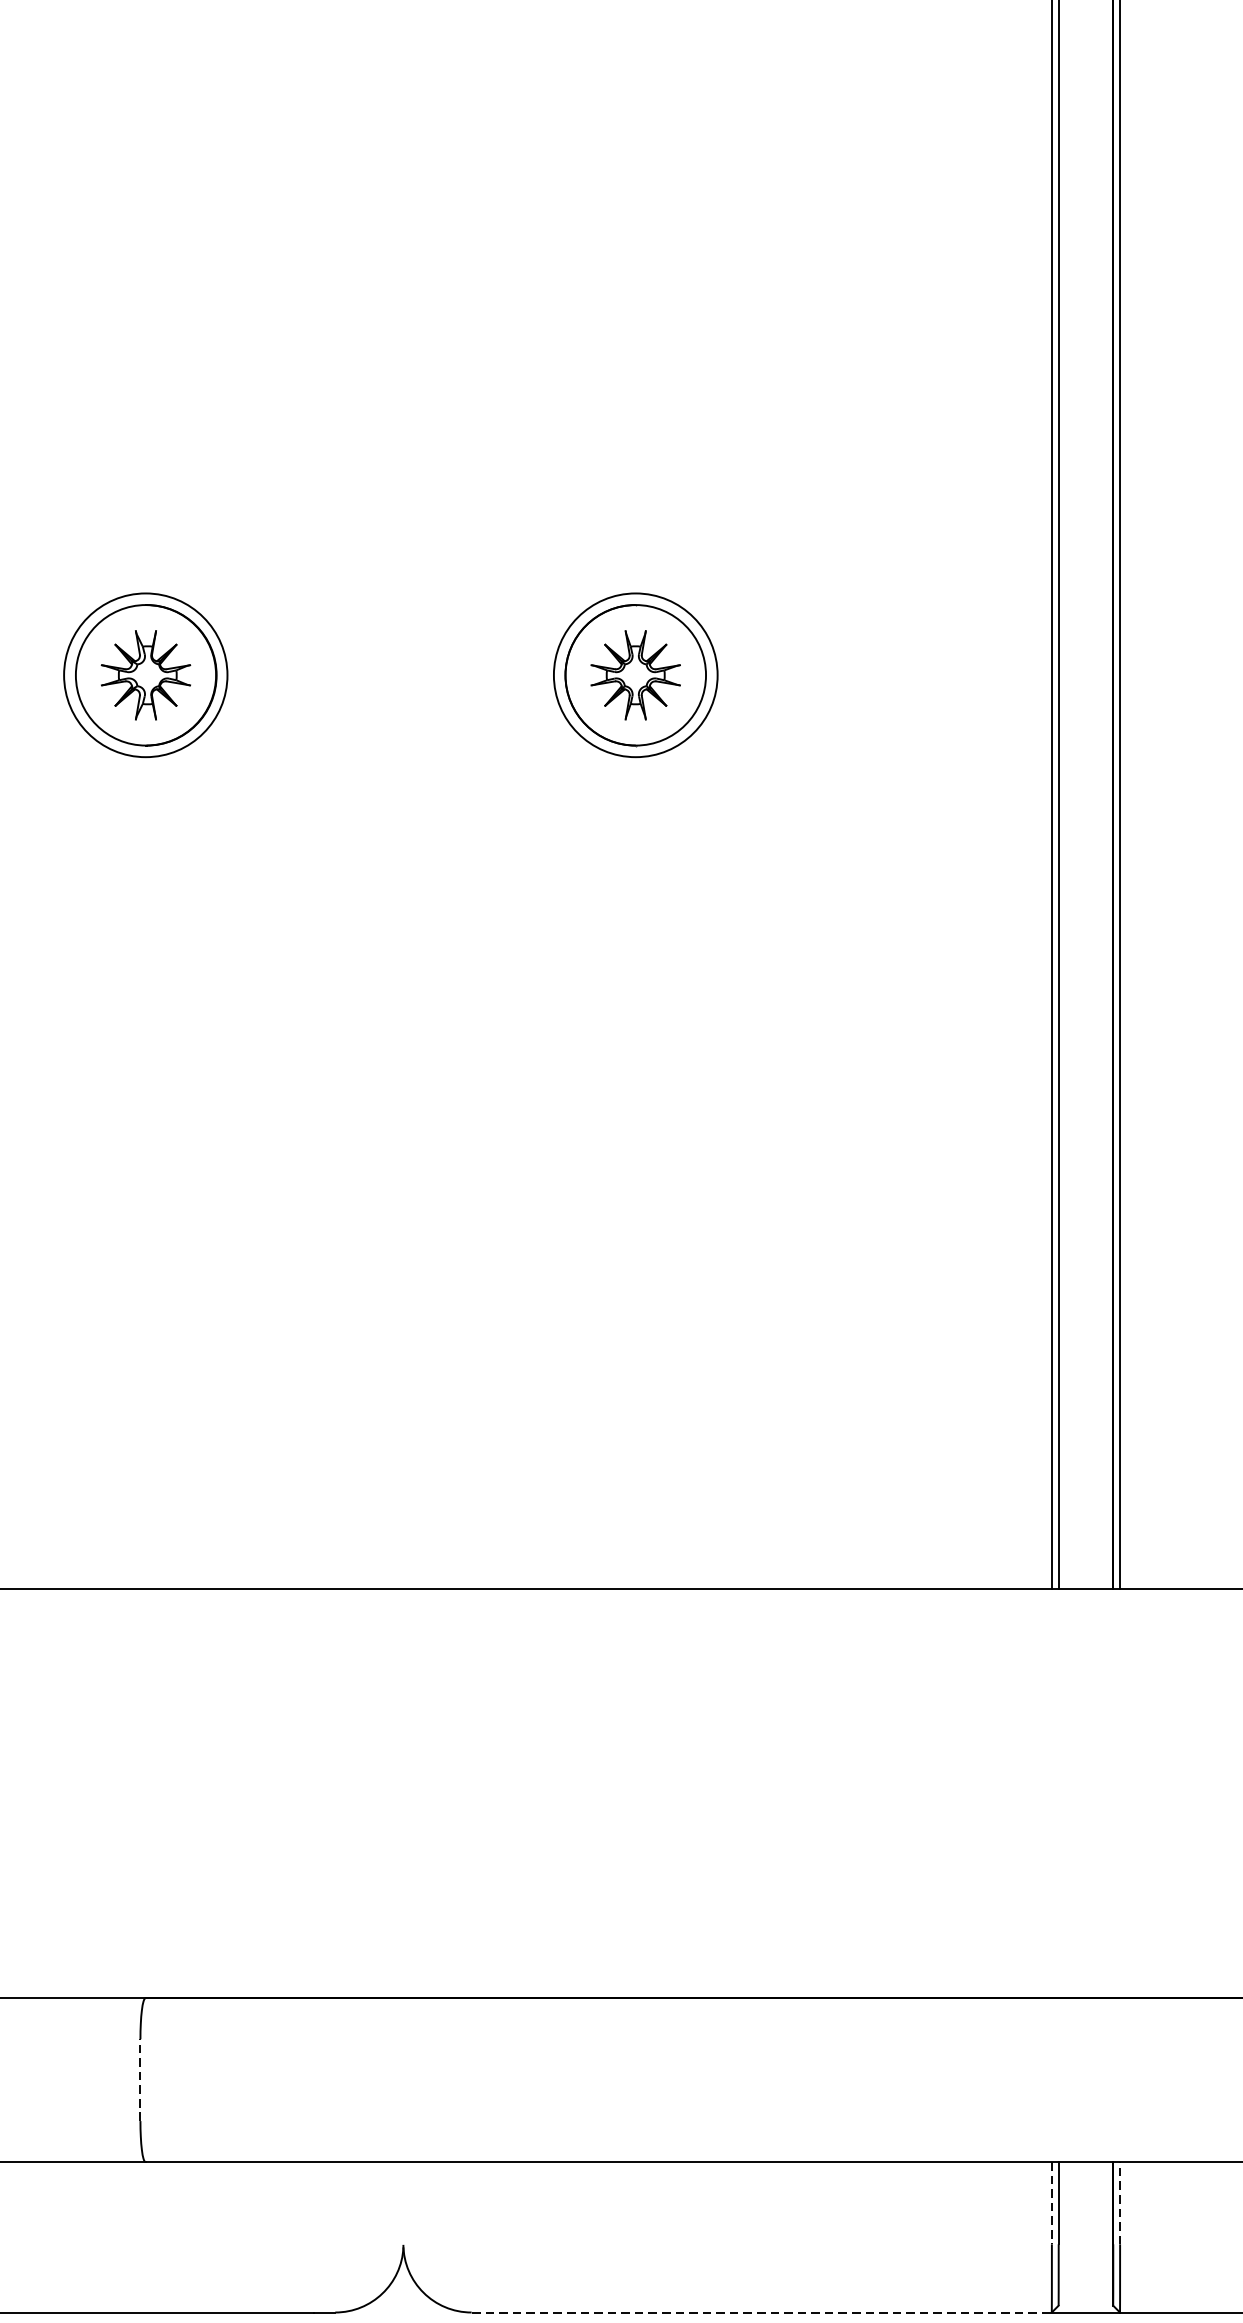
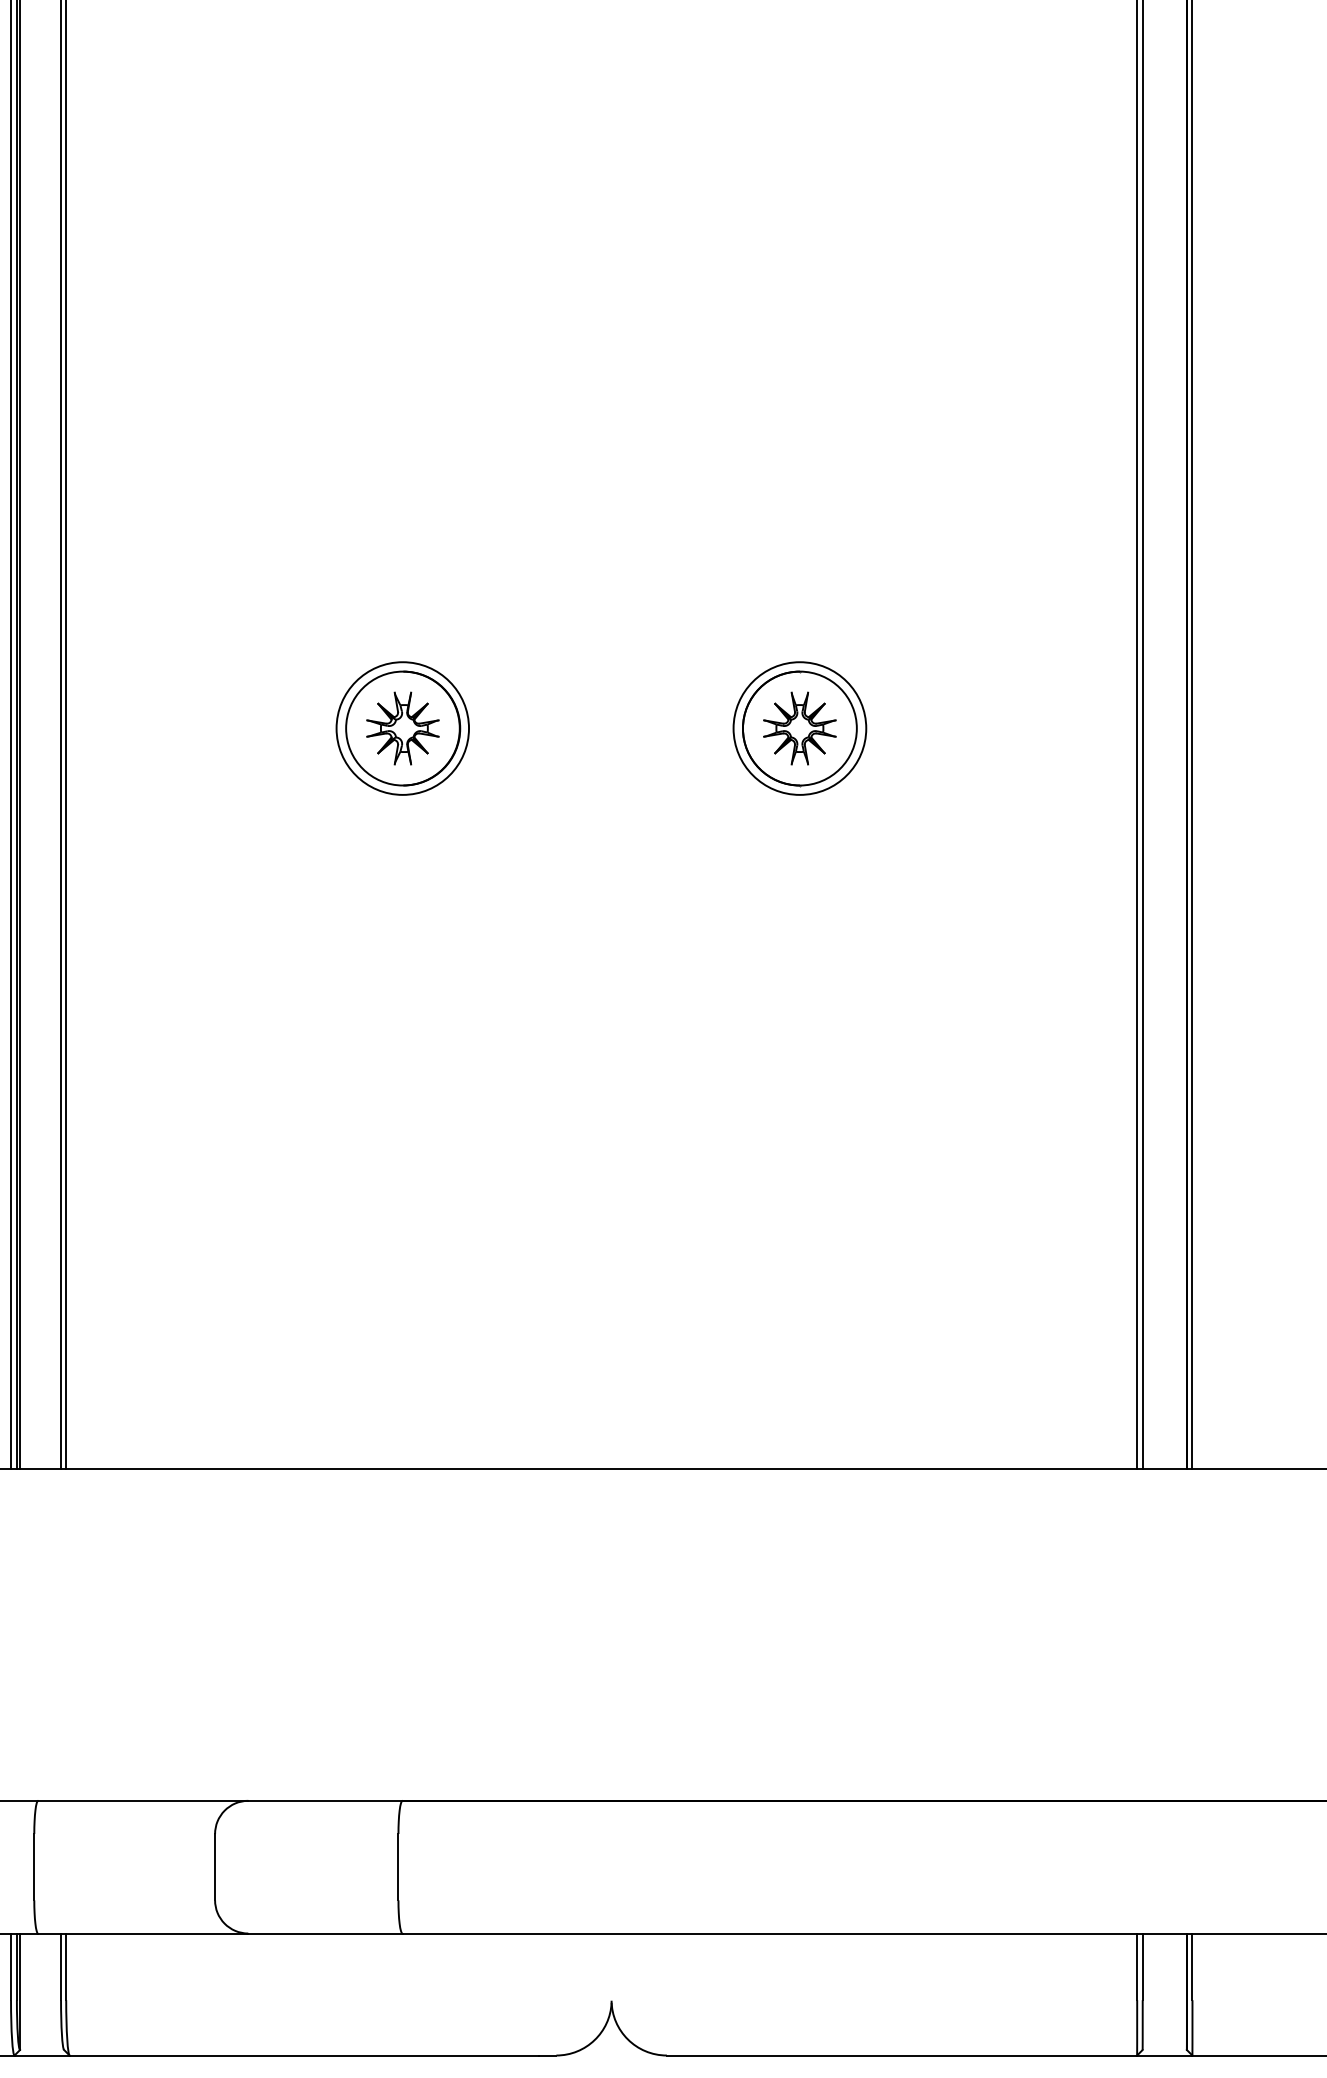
line: (140, 2079) -> (398, 1866), dashed -> solid
line: (1120, 2202) -> (1192, 1966), dashed -> solid
line: (1052, 2203) -> (1137, 1967), dashed -> solid
line: (762, 2312) -> (902, 2055), dashed -> solid

